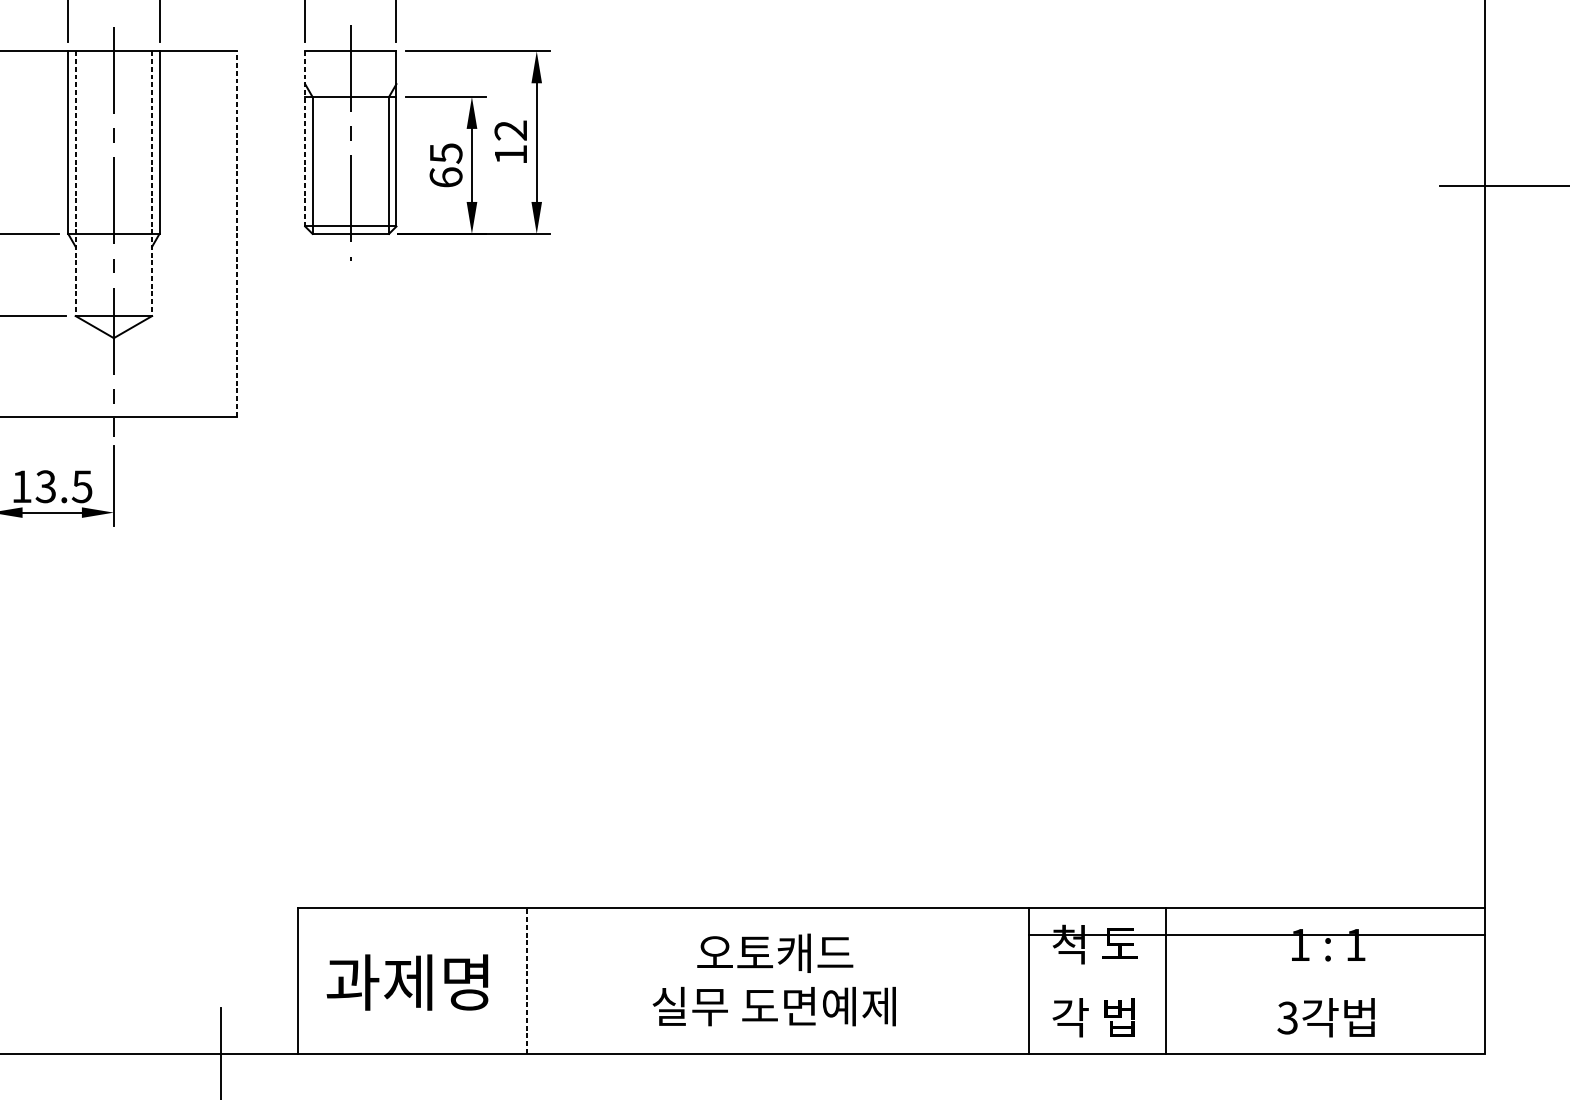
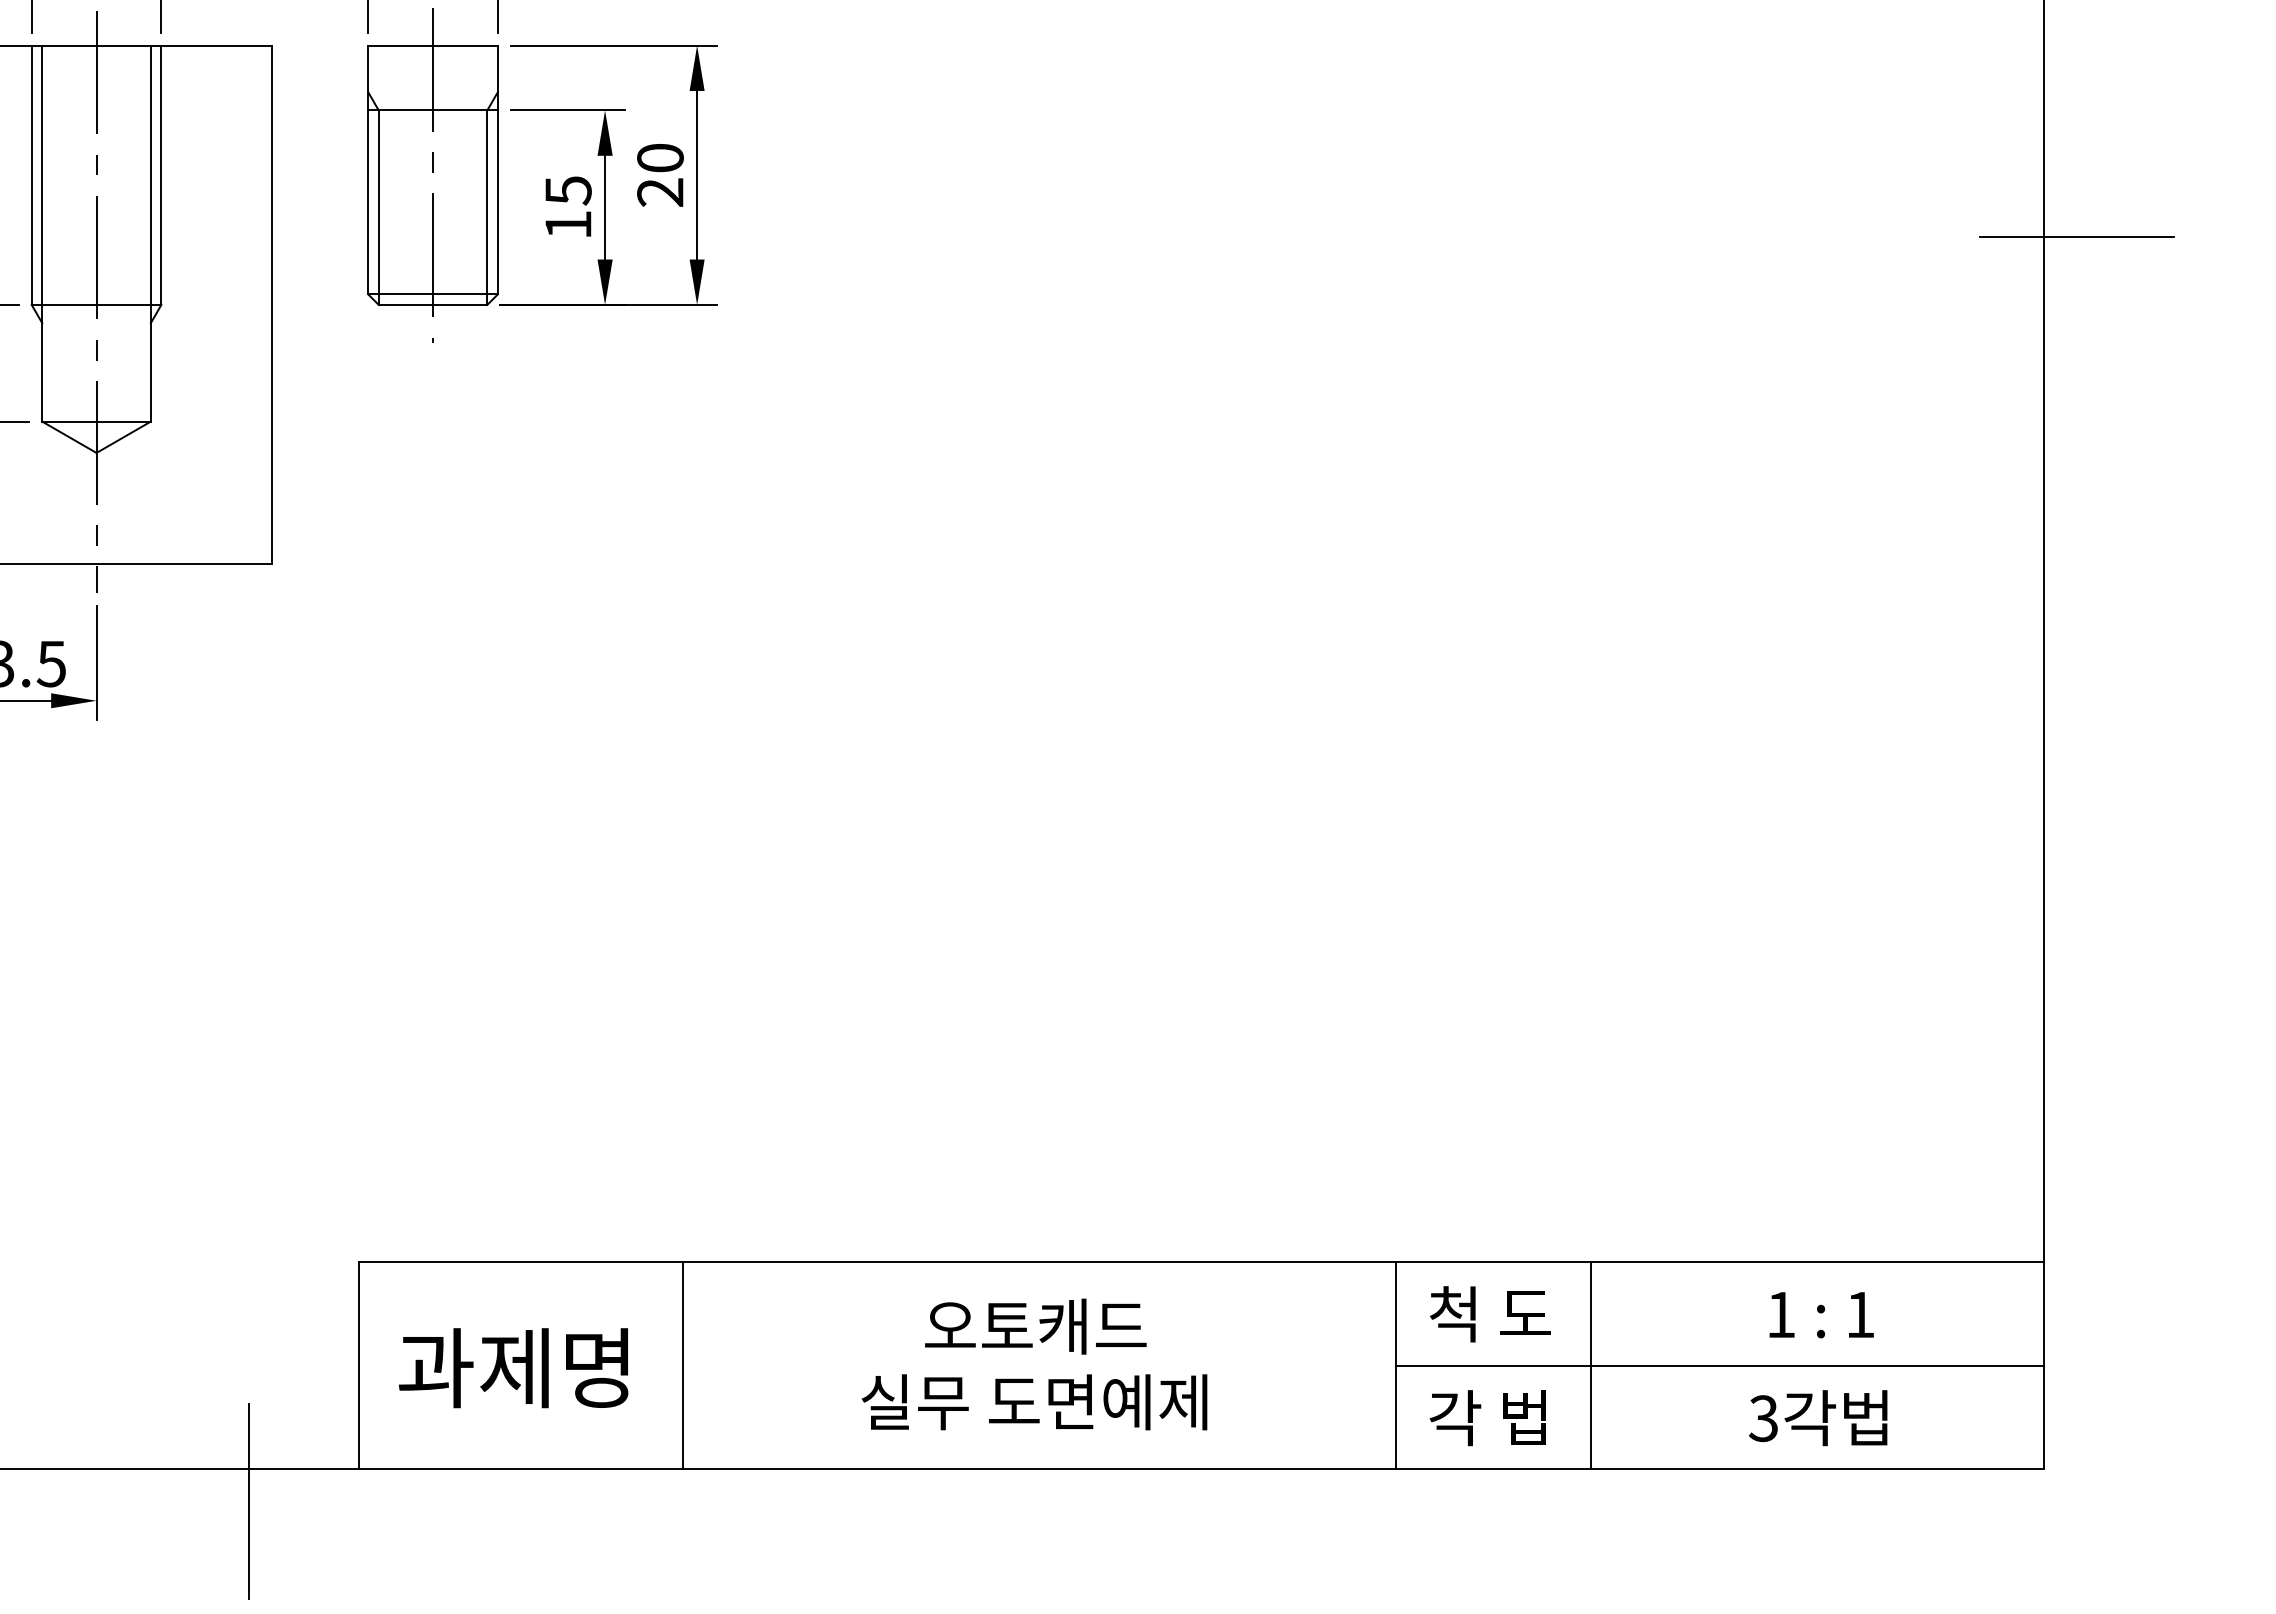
line: (305, 139) -> (368, 170), dashed -> solid
text: (510, 142) -> (660, 175), 12 -> 20
text: (446, 177) -> (568, 224), 65 -> 15
line: (75, 184) -> (42, 234), dashed -> solid
line: (151, 184) -> (150, 234), dashed -> solid
line: (237, 233) -> (271, 304), dashed -> solid
line: (1257, 934) -> (1720, 1365), moved
line: (526, 980) -> (682, 1365), dashed -> solid

